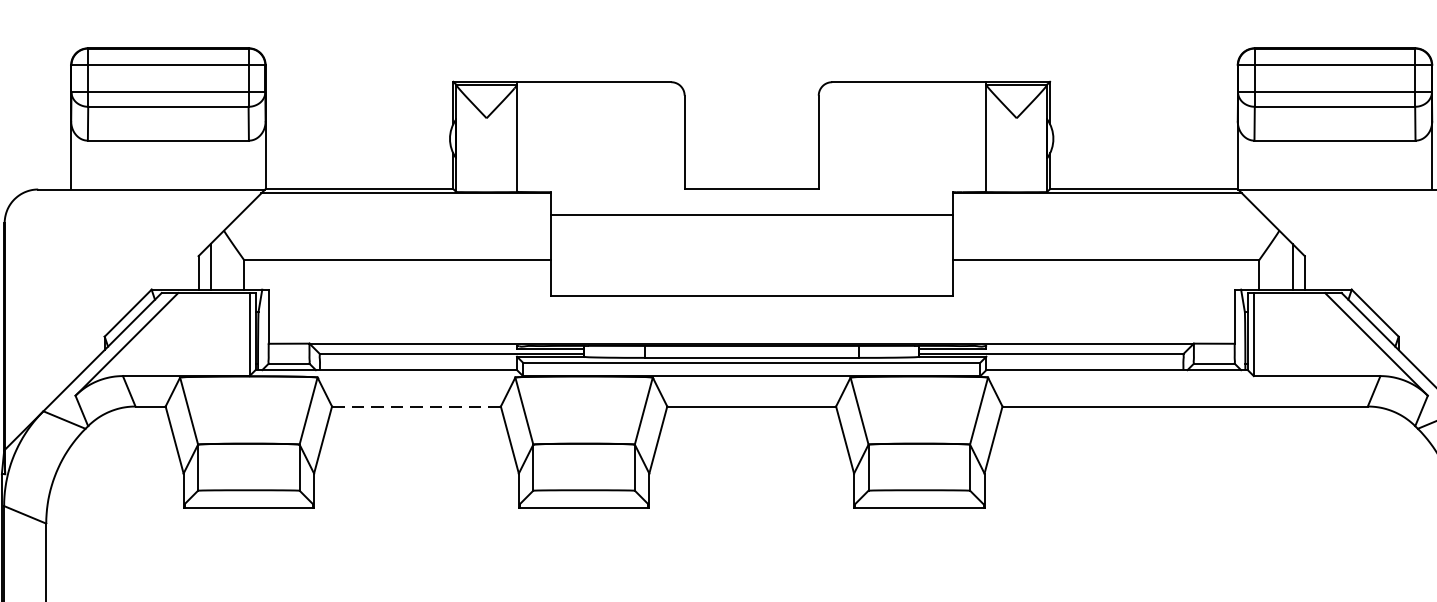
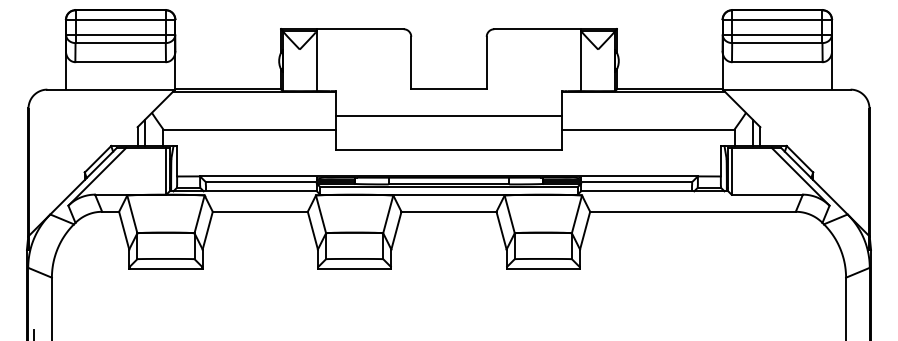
line: (750, 214) -> (448, 115), moved
line: (416, 405) -> (260, 211), dashed -> solid

